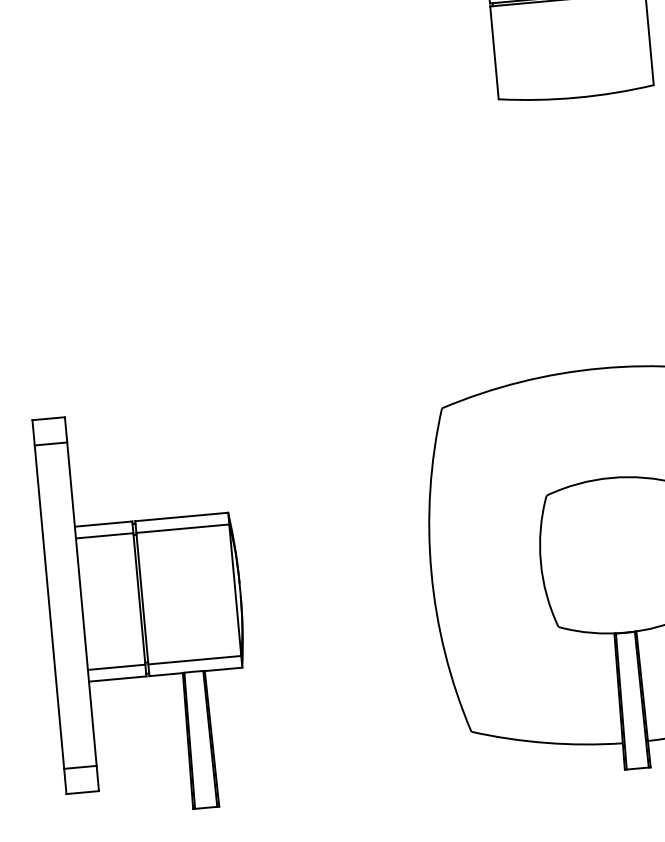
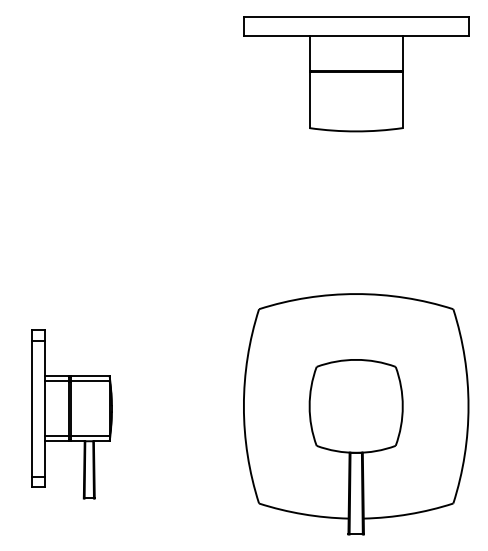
part: (145, 612) -> (71, 414), size x0.7

